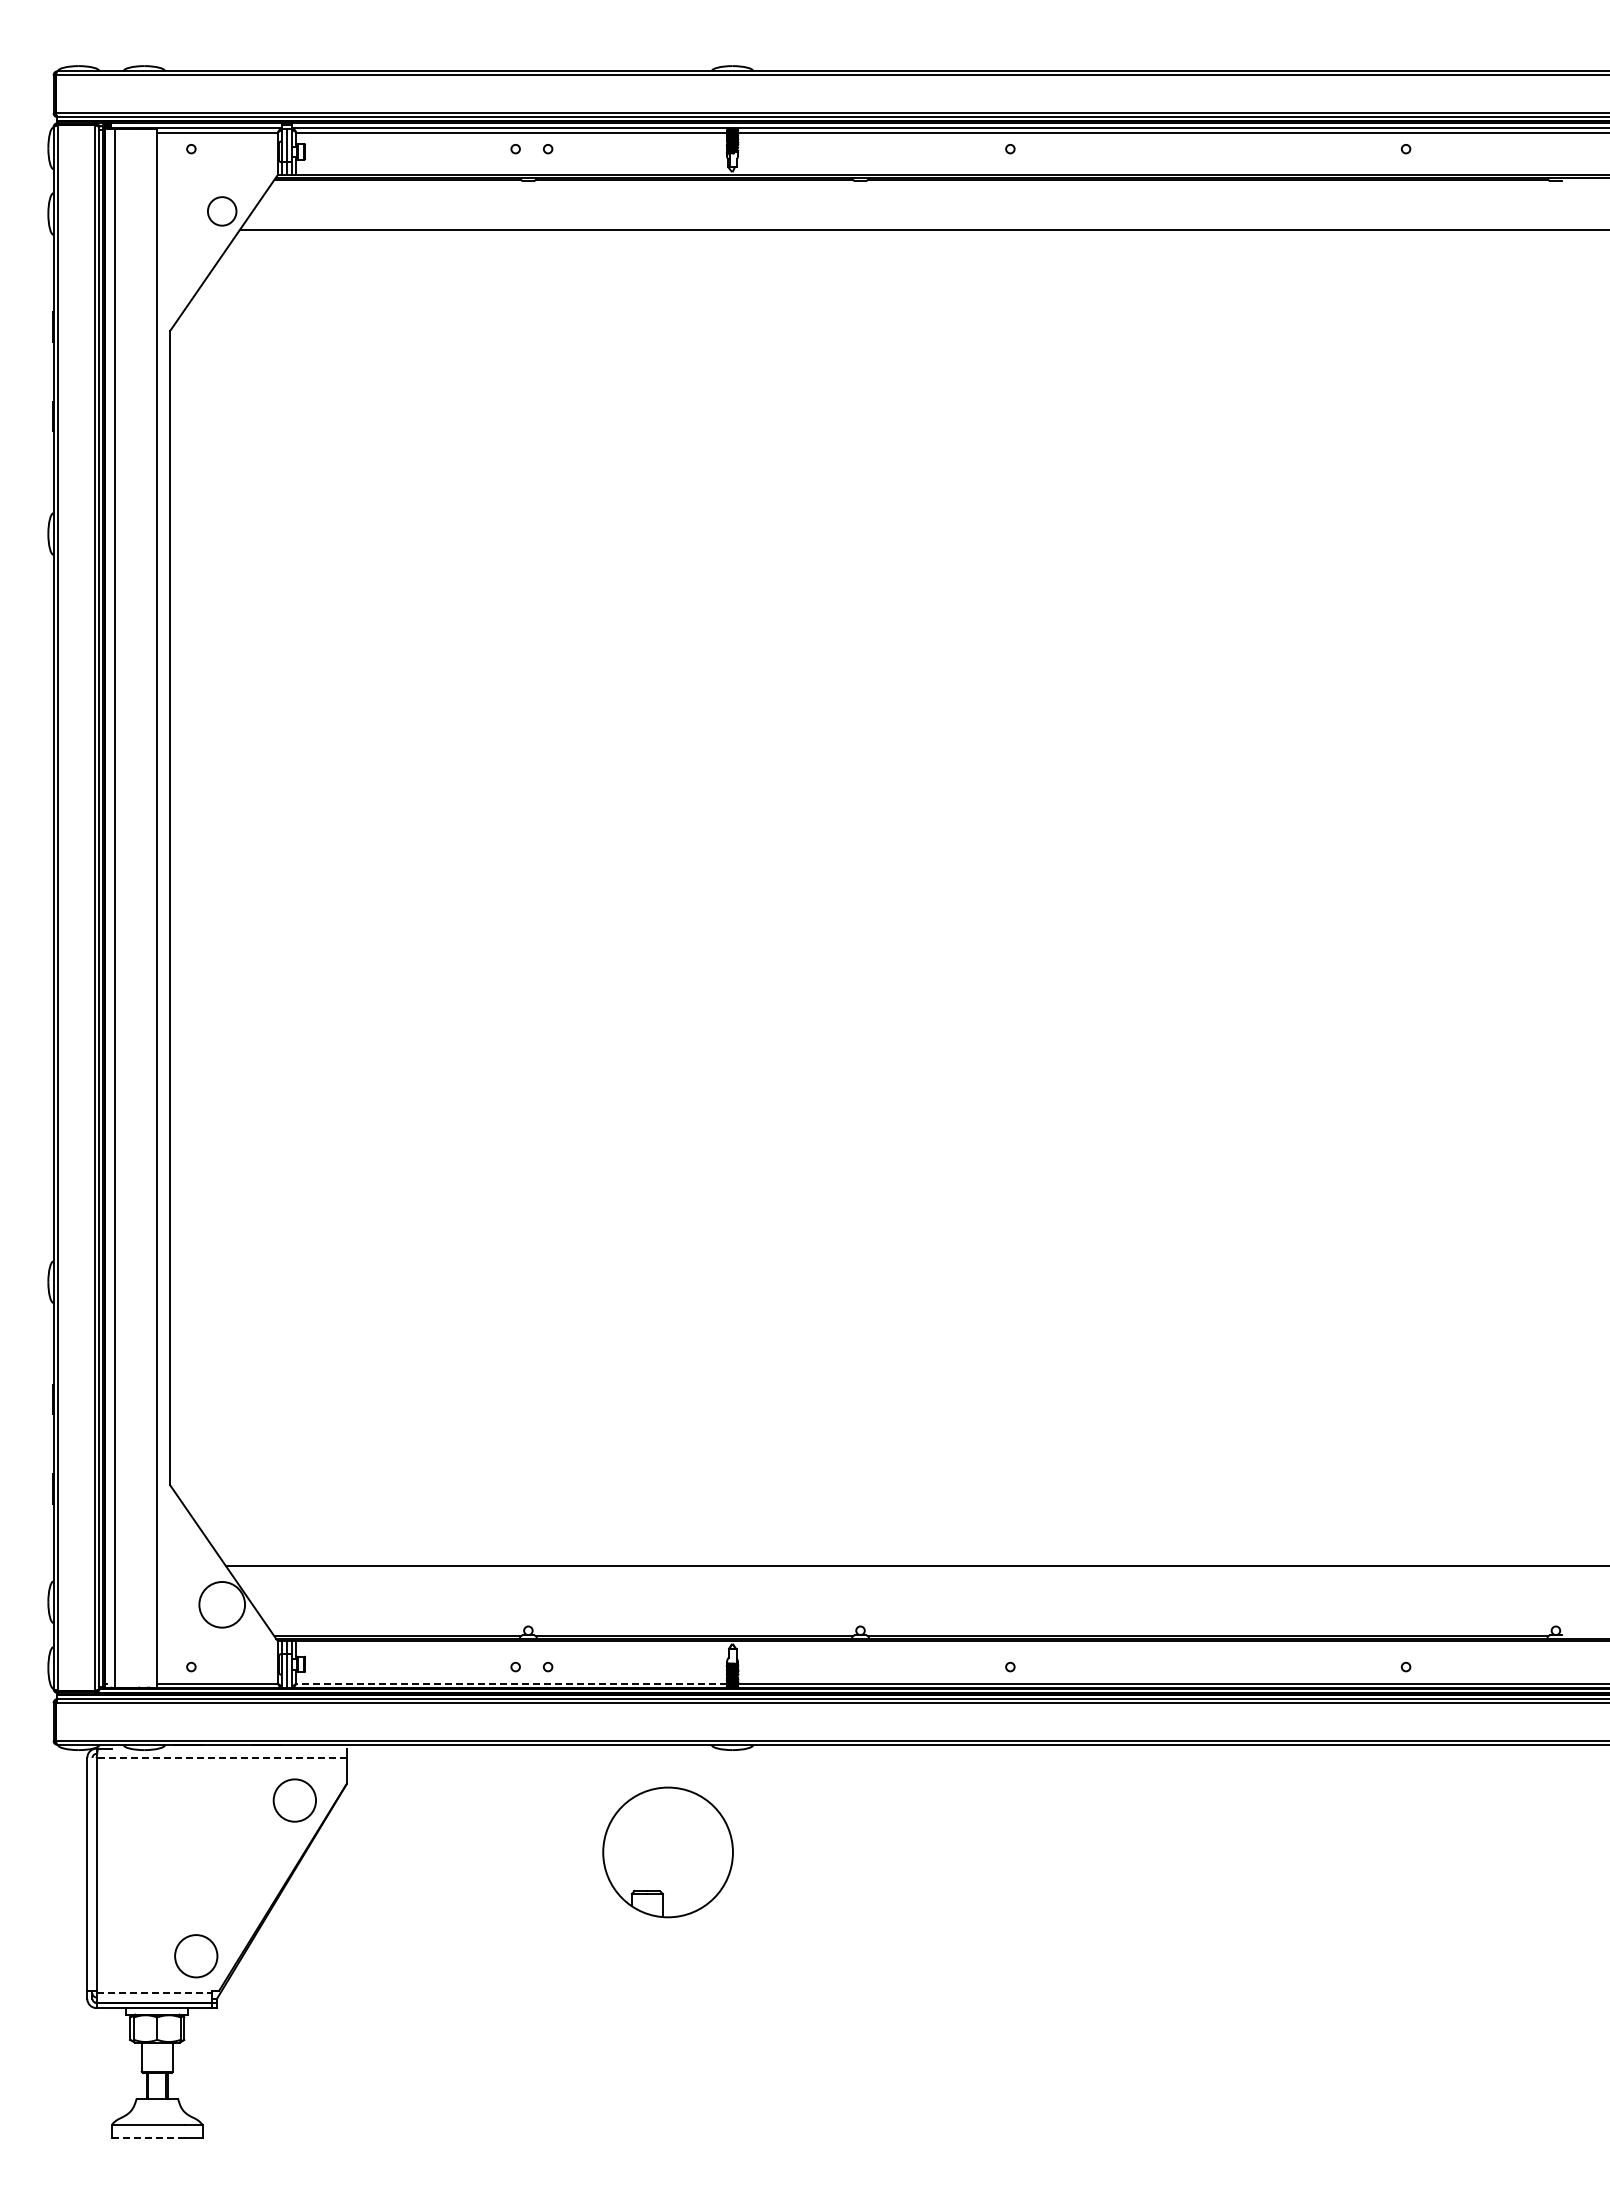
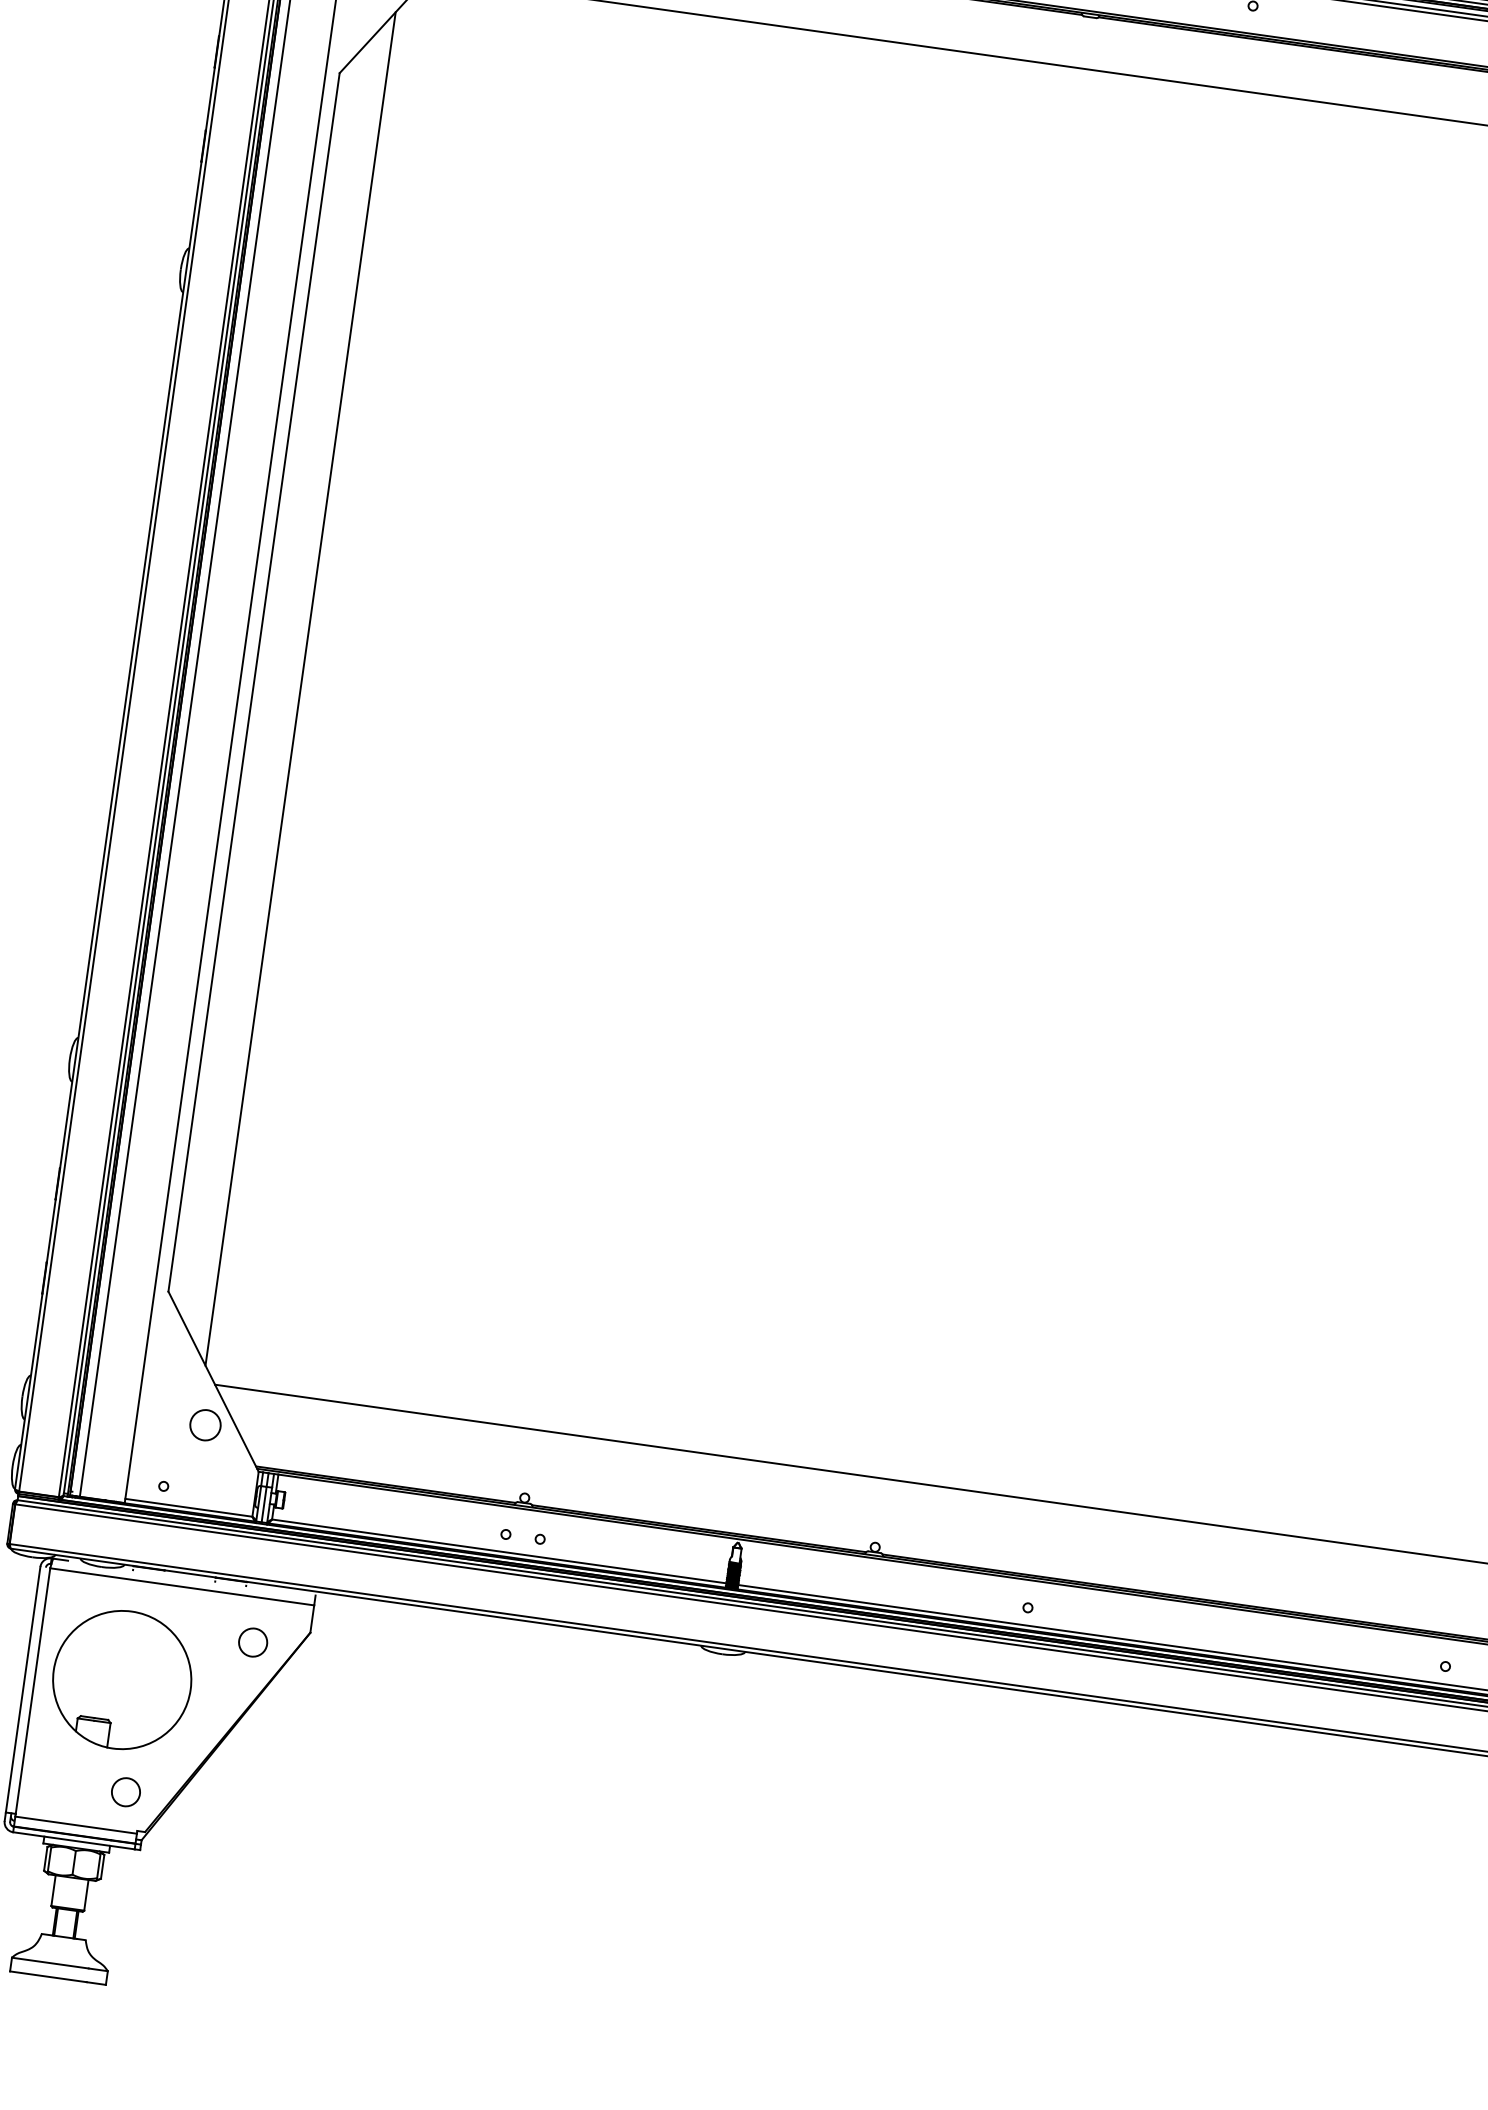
line: (214, 907) -> (300, 688), added
circle: (221, 1604) -> (204, 1424), size x0.62
line: (511, 1683) -> (499, 1551), dashed -> solid
line: (221, 1758) -> (181, 1587), dashed -> solid
circle: (294, 1800) -> (252, 1642), size x0.62
part: (667, 1852) -> (121, 1679), moved
circle: (196, 1956) -> (126, 1792), size x0.62
line: (154, 1993) -> (76, 1825), dashed -> solid
line: (147, 2137) -> (47, 1976), dashed -> solid

